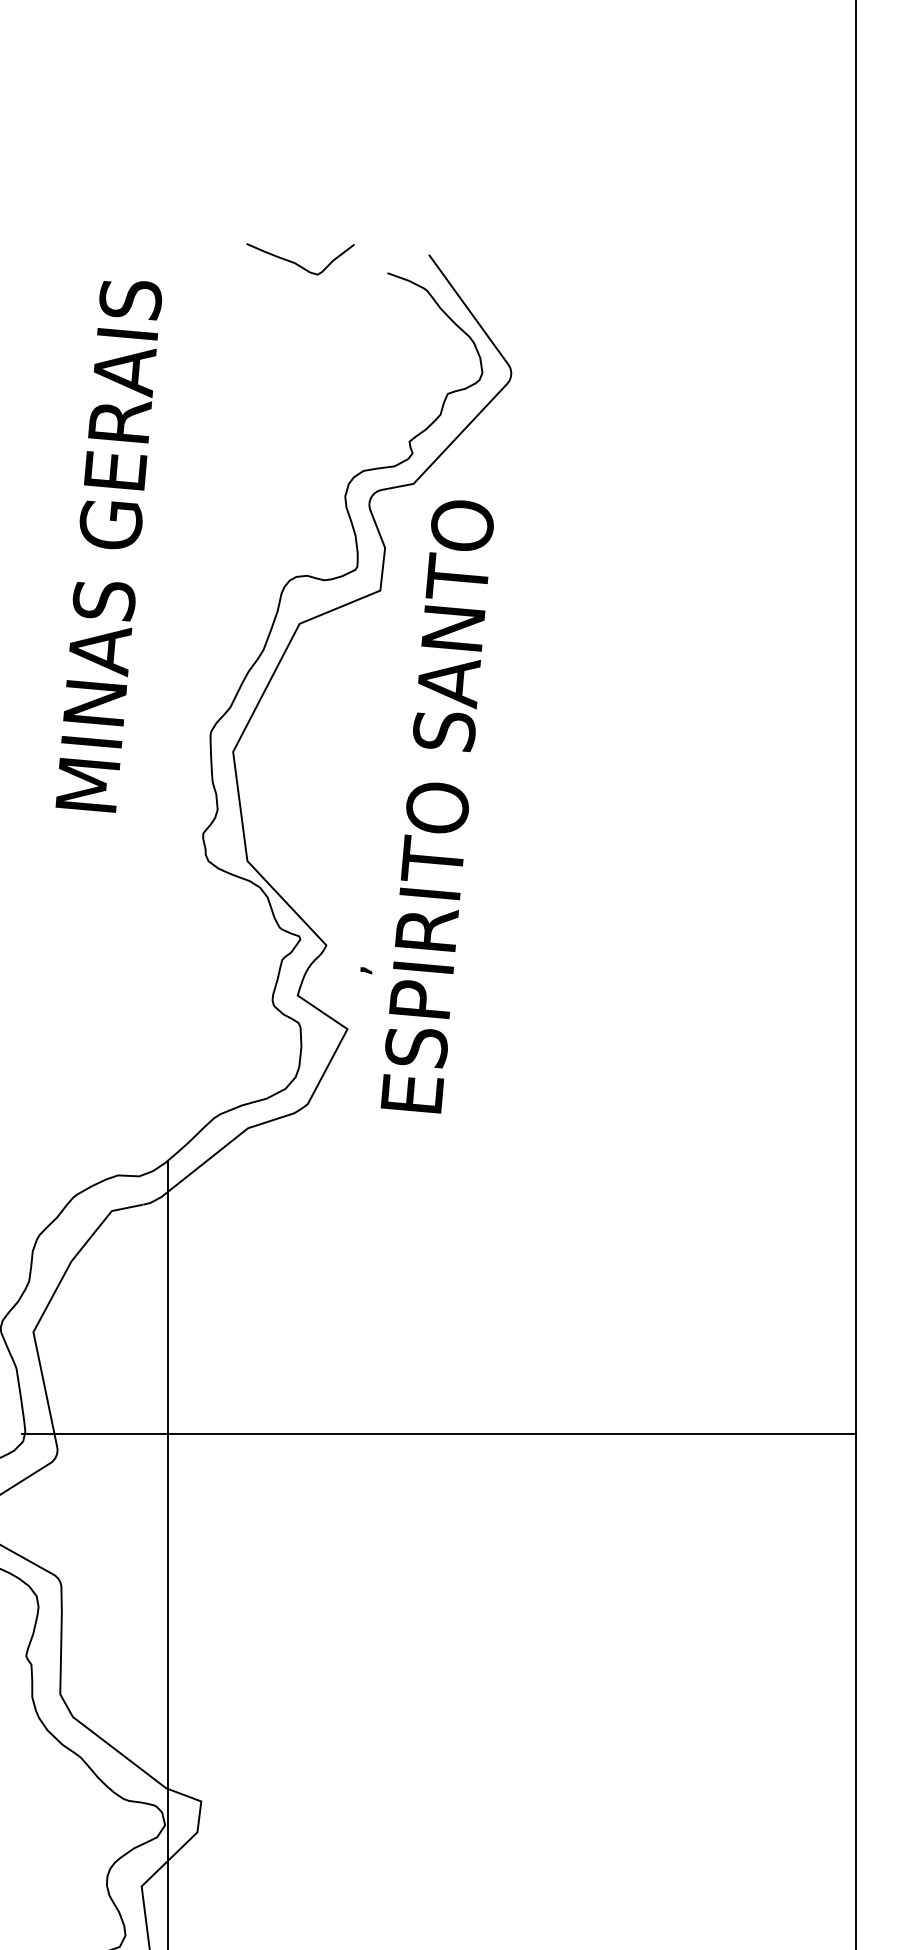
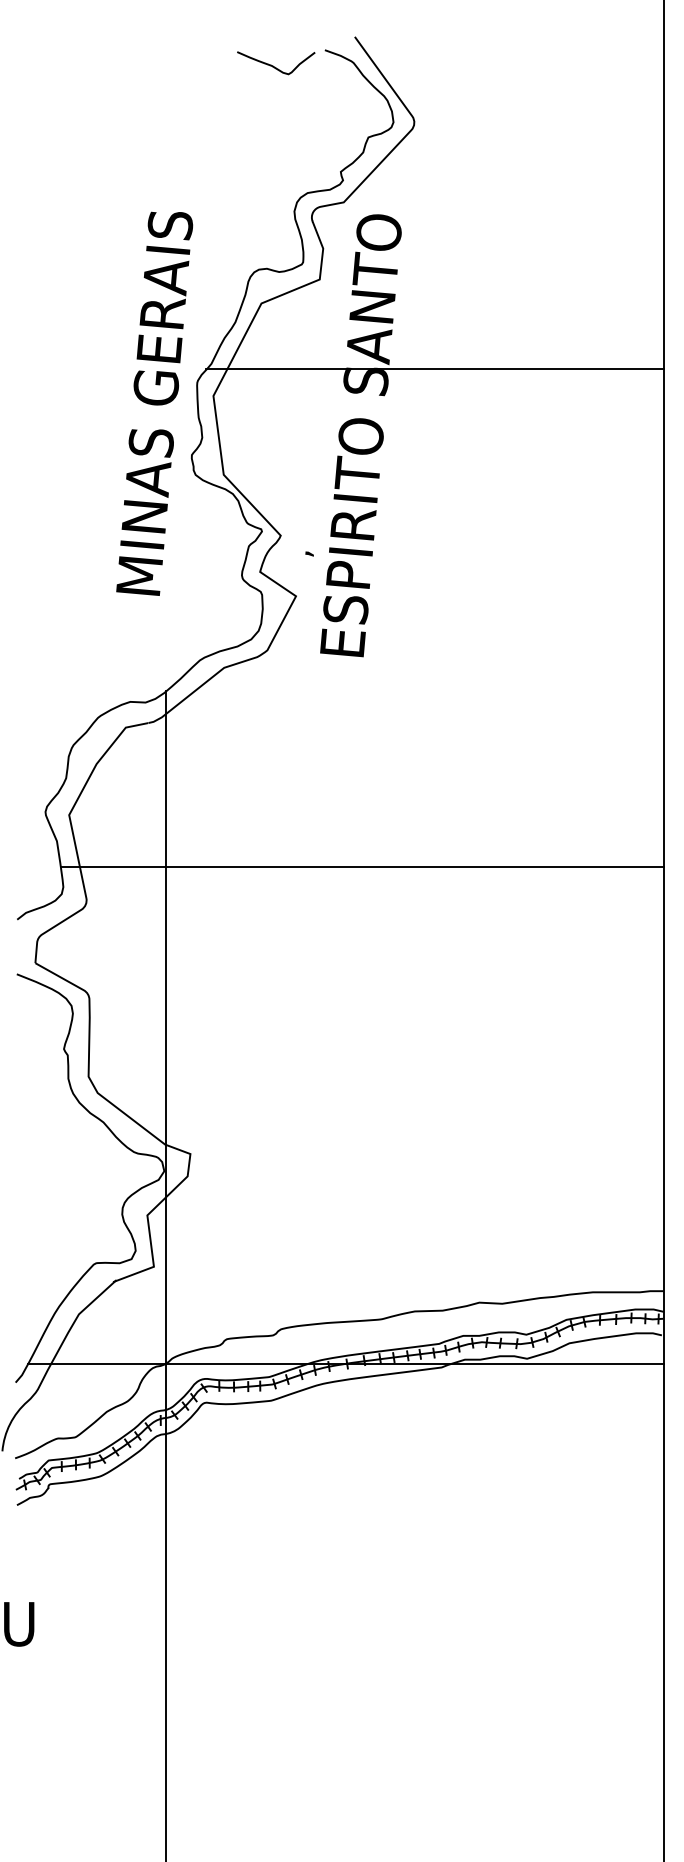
curve: (296, 262) -> (273, 65), moved
text: (108, 546) -> (154, 403), moved
line: (539, 715) -> (434, 369), added
line: (438, 1433) -> (361, 866), moved

